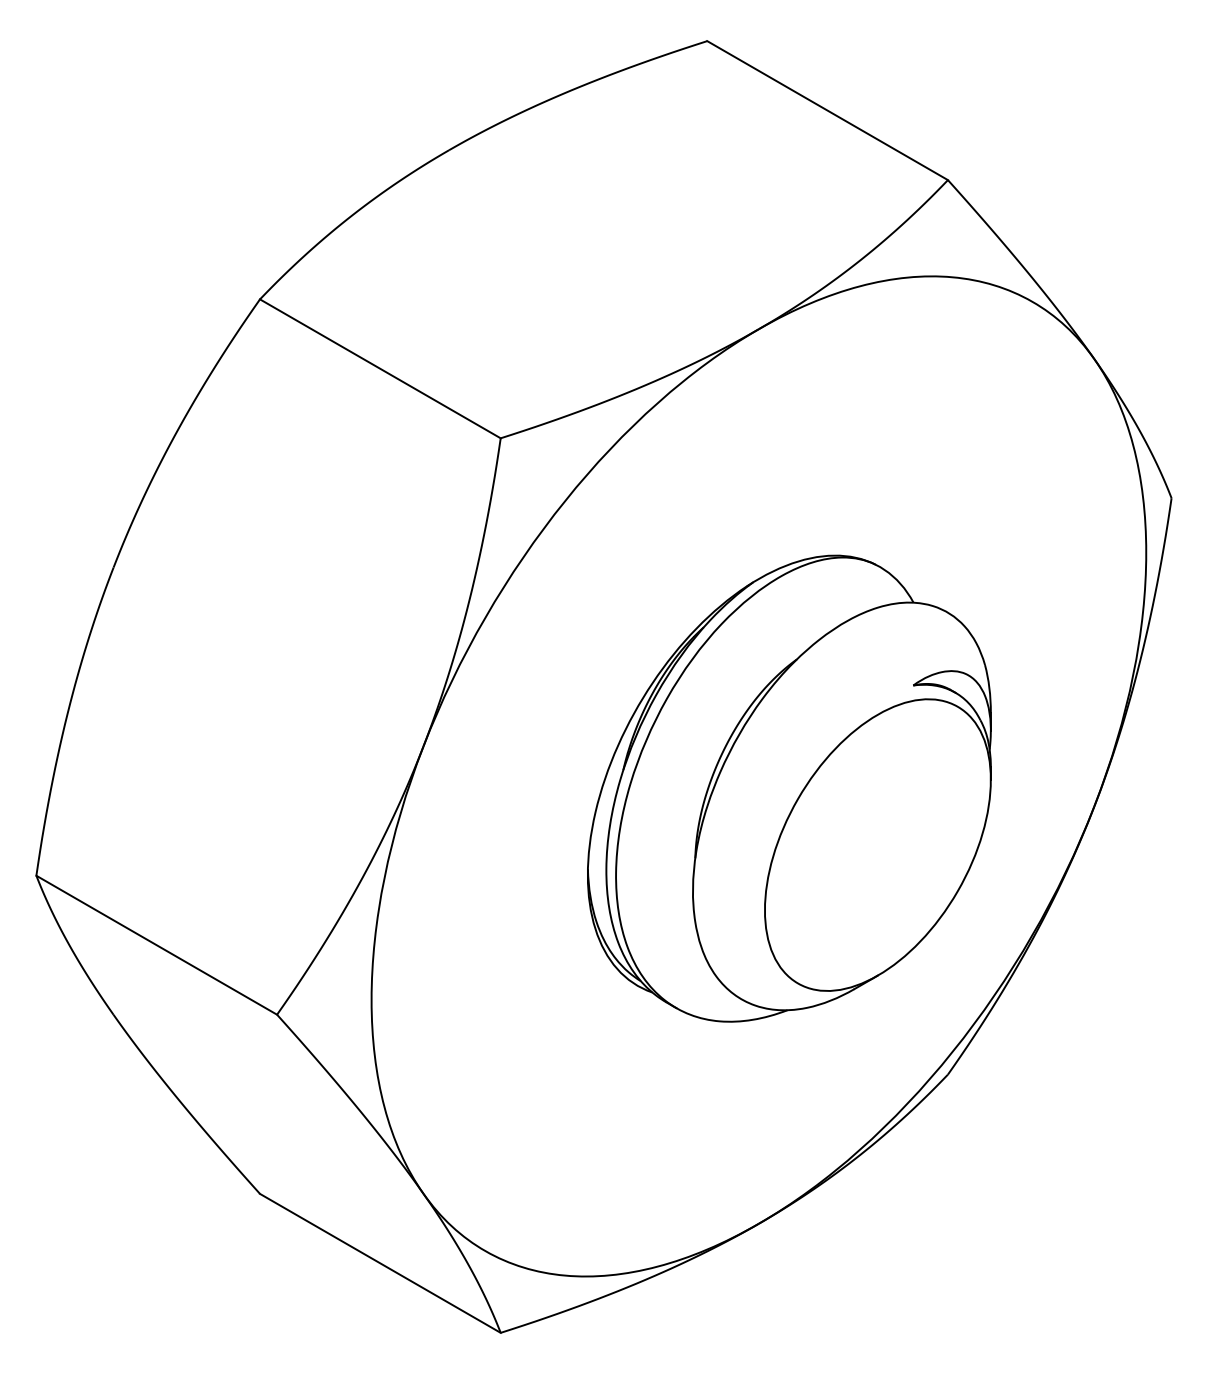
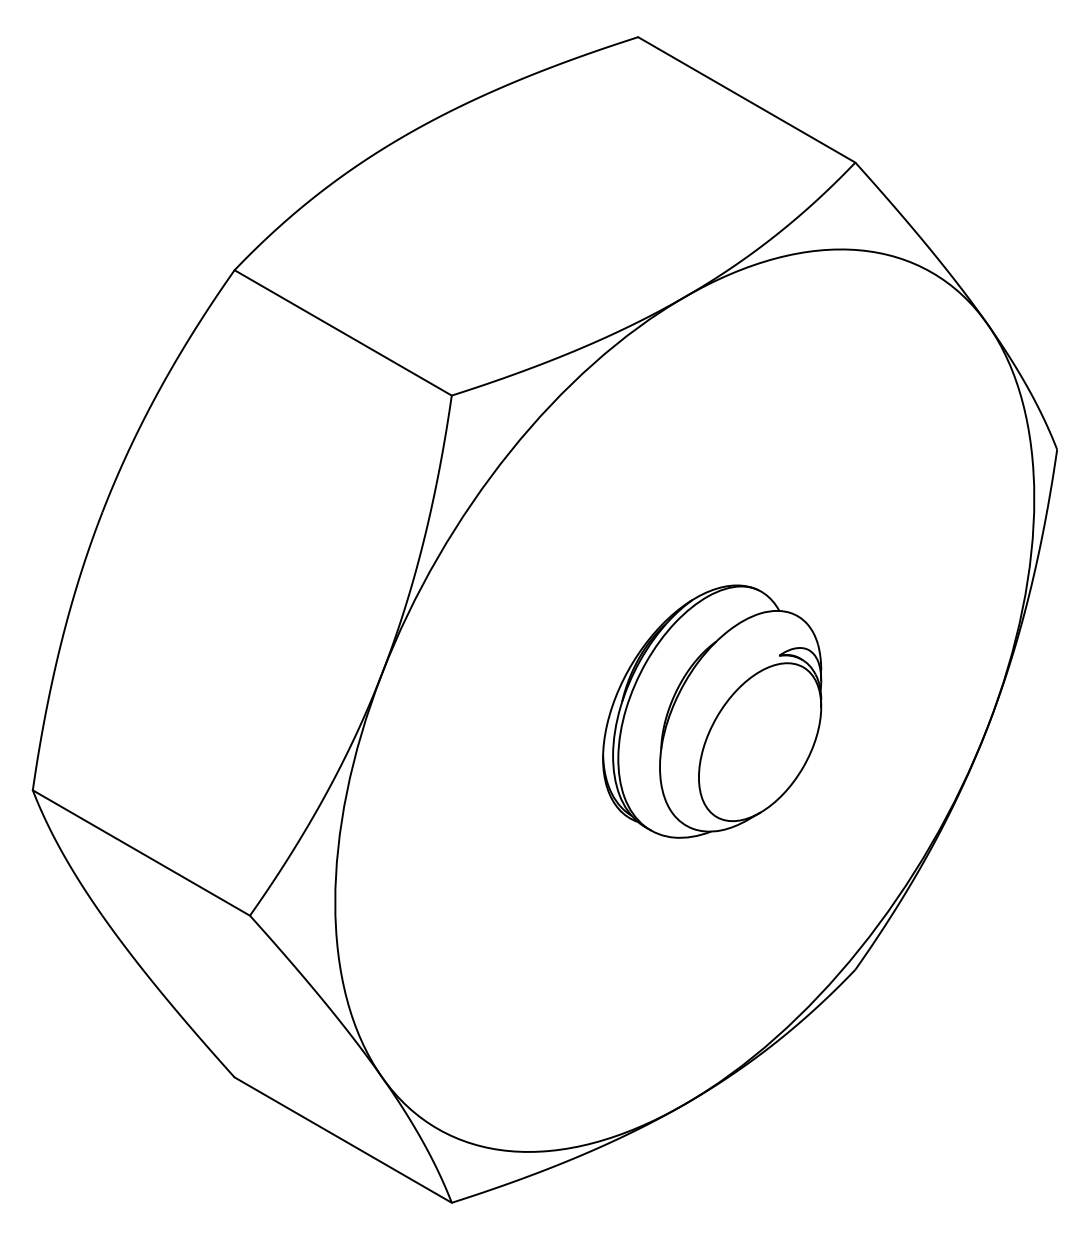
part: (788, 788) -> (711, 711), size x0.6

